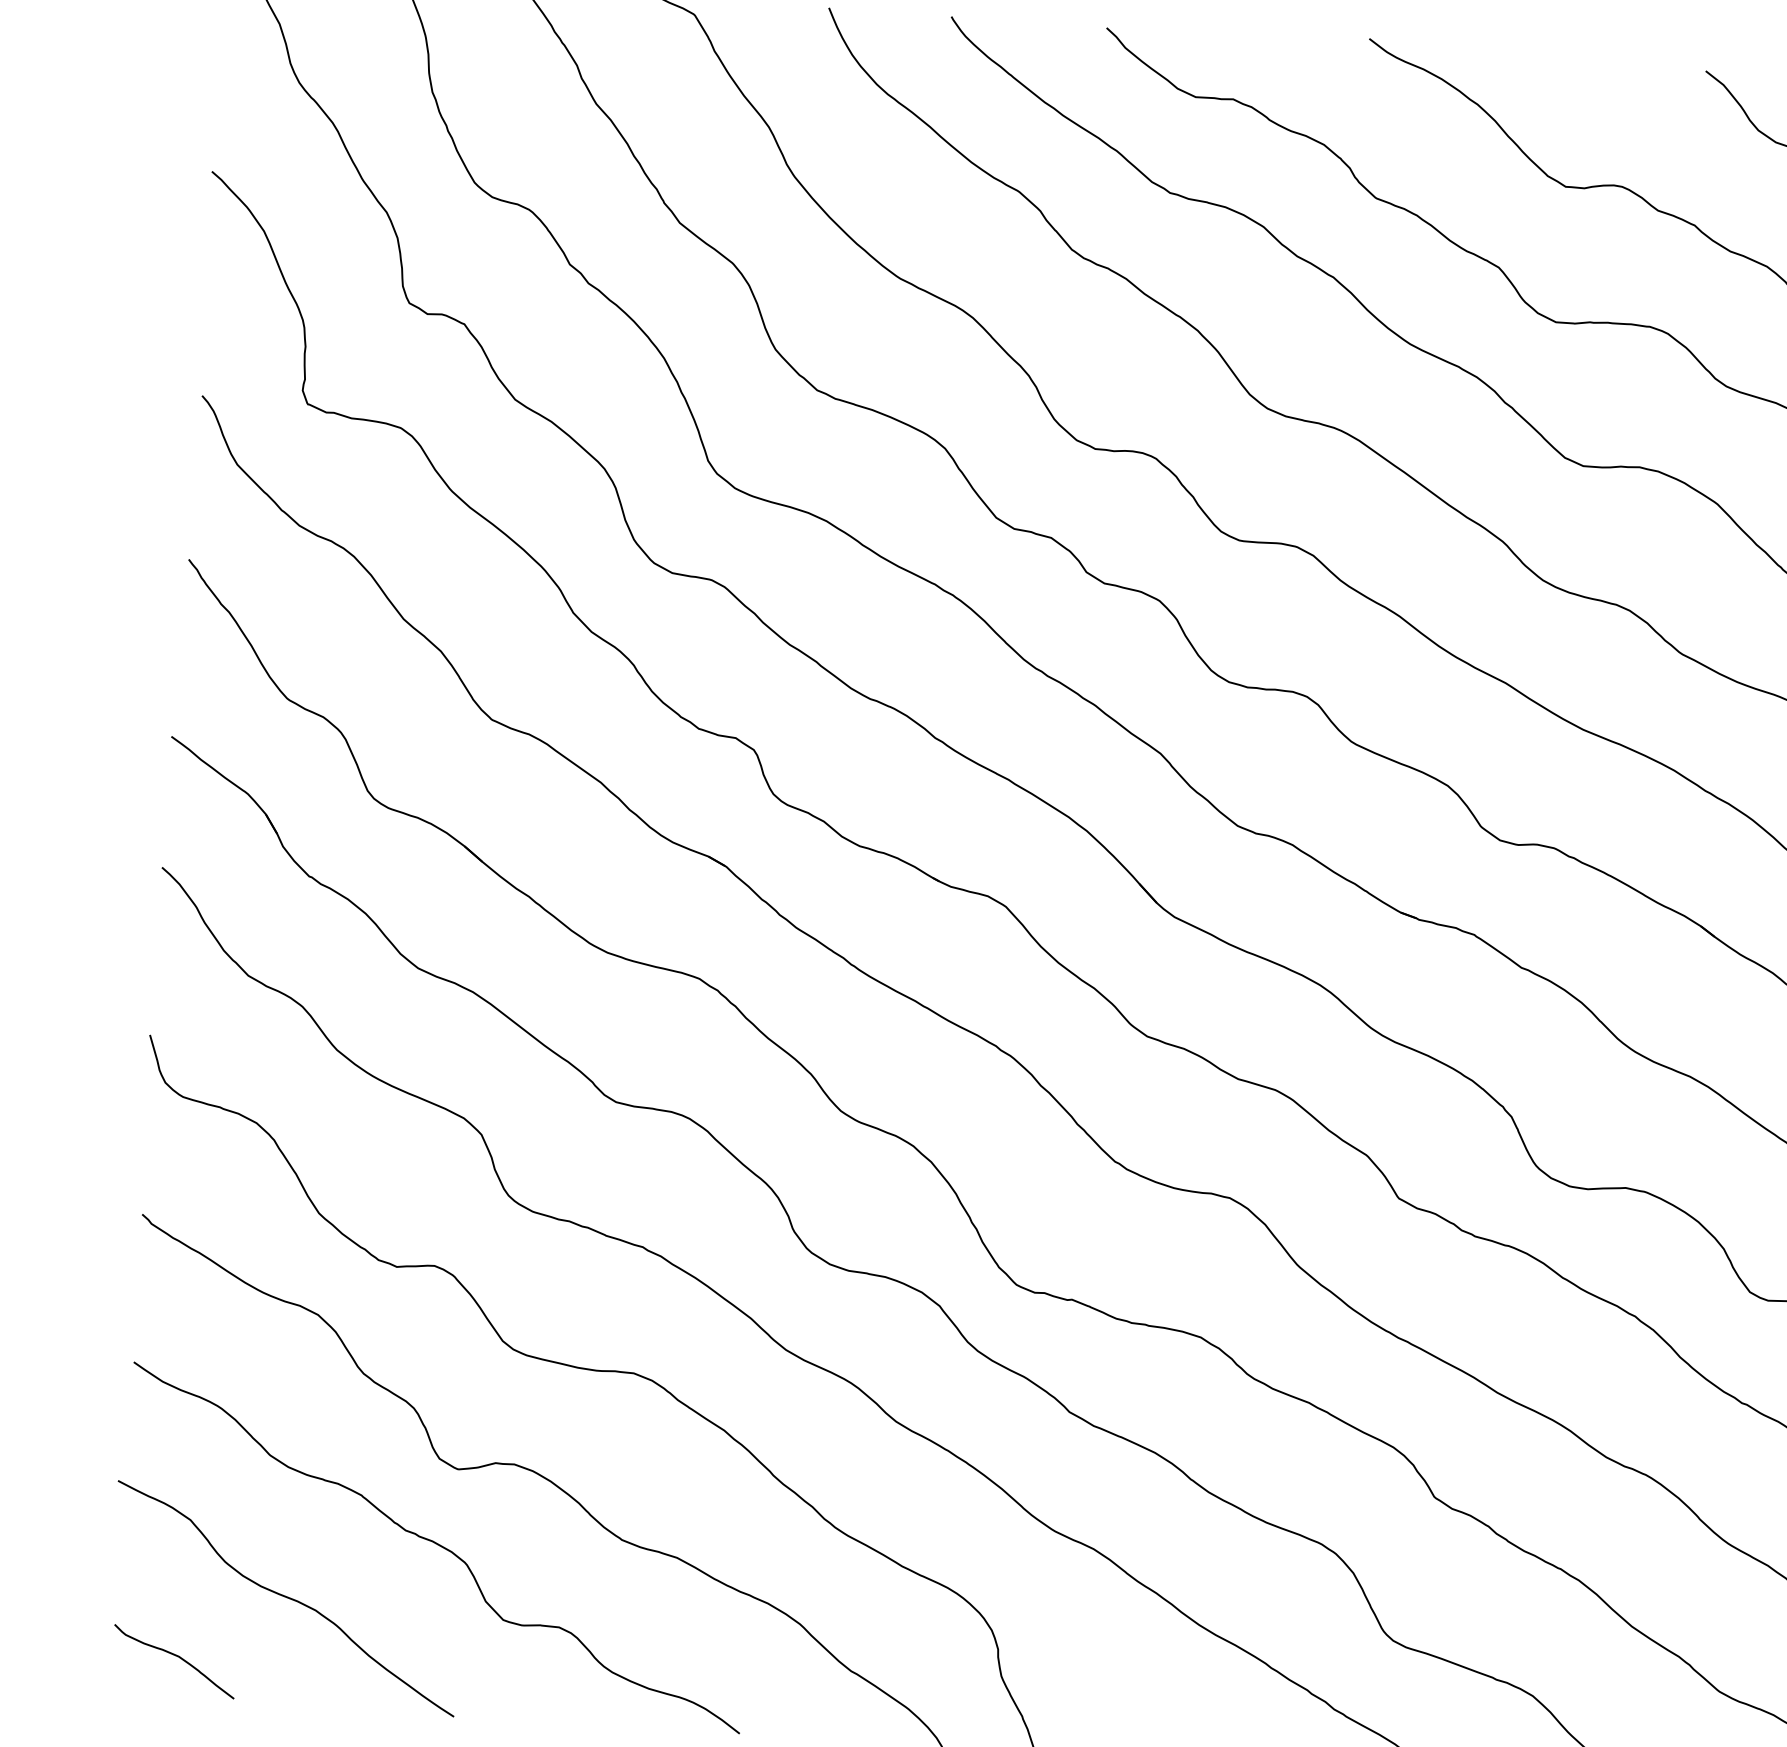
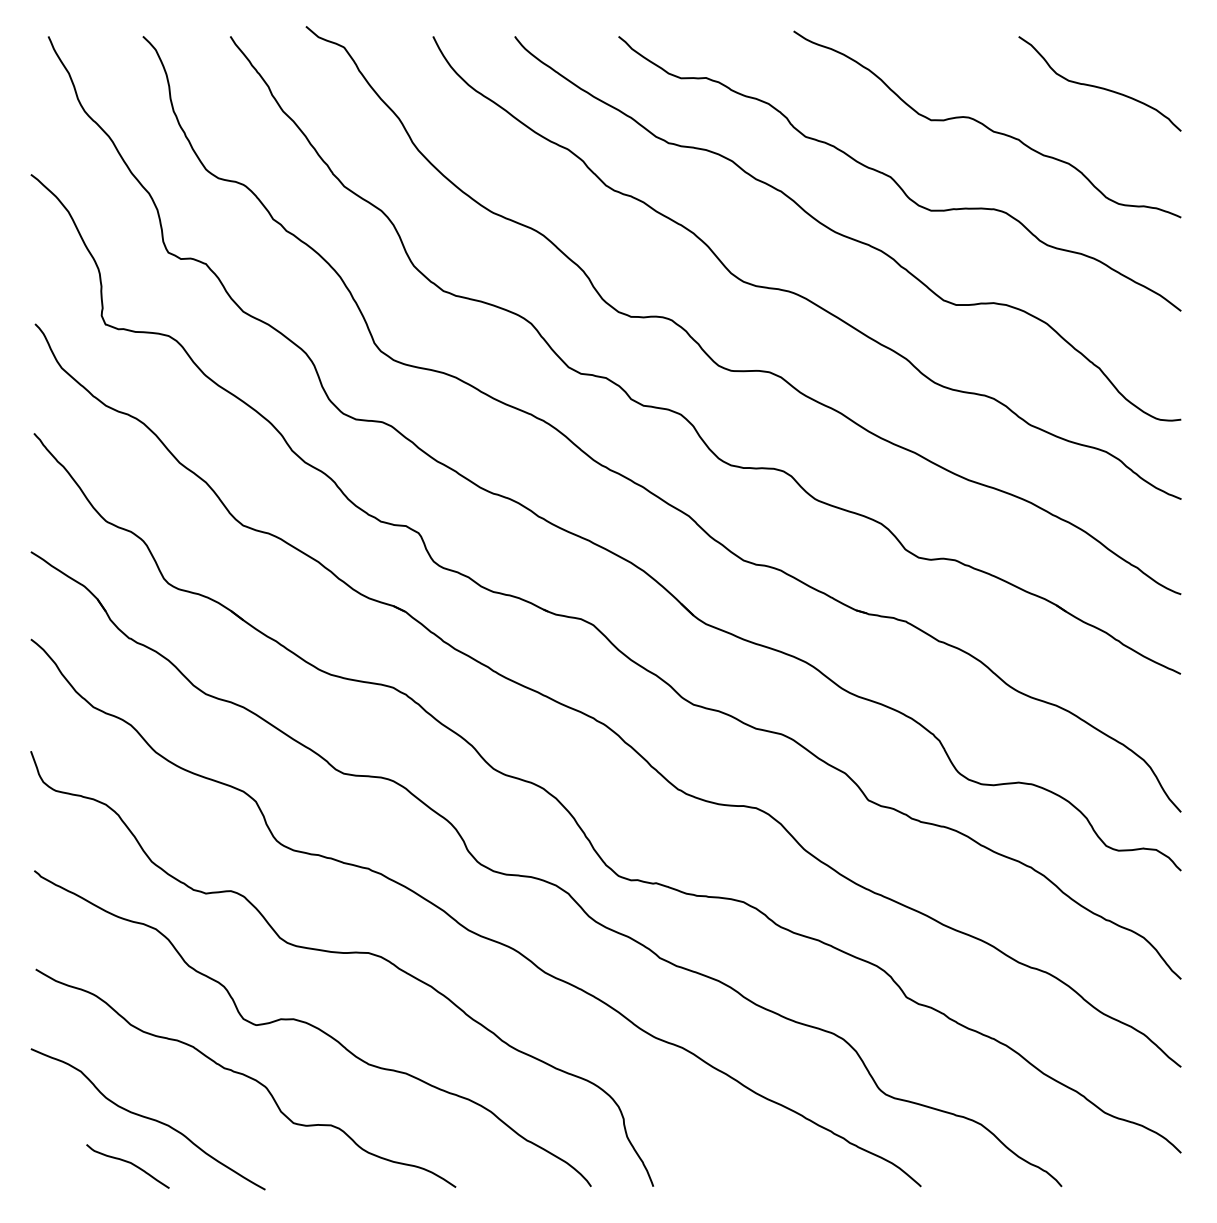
curve: (175, 1657) -> (128, 1163), moved

